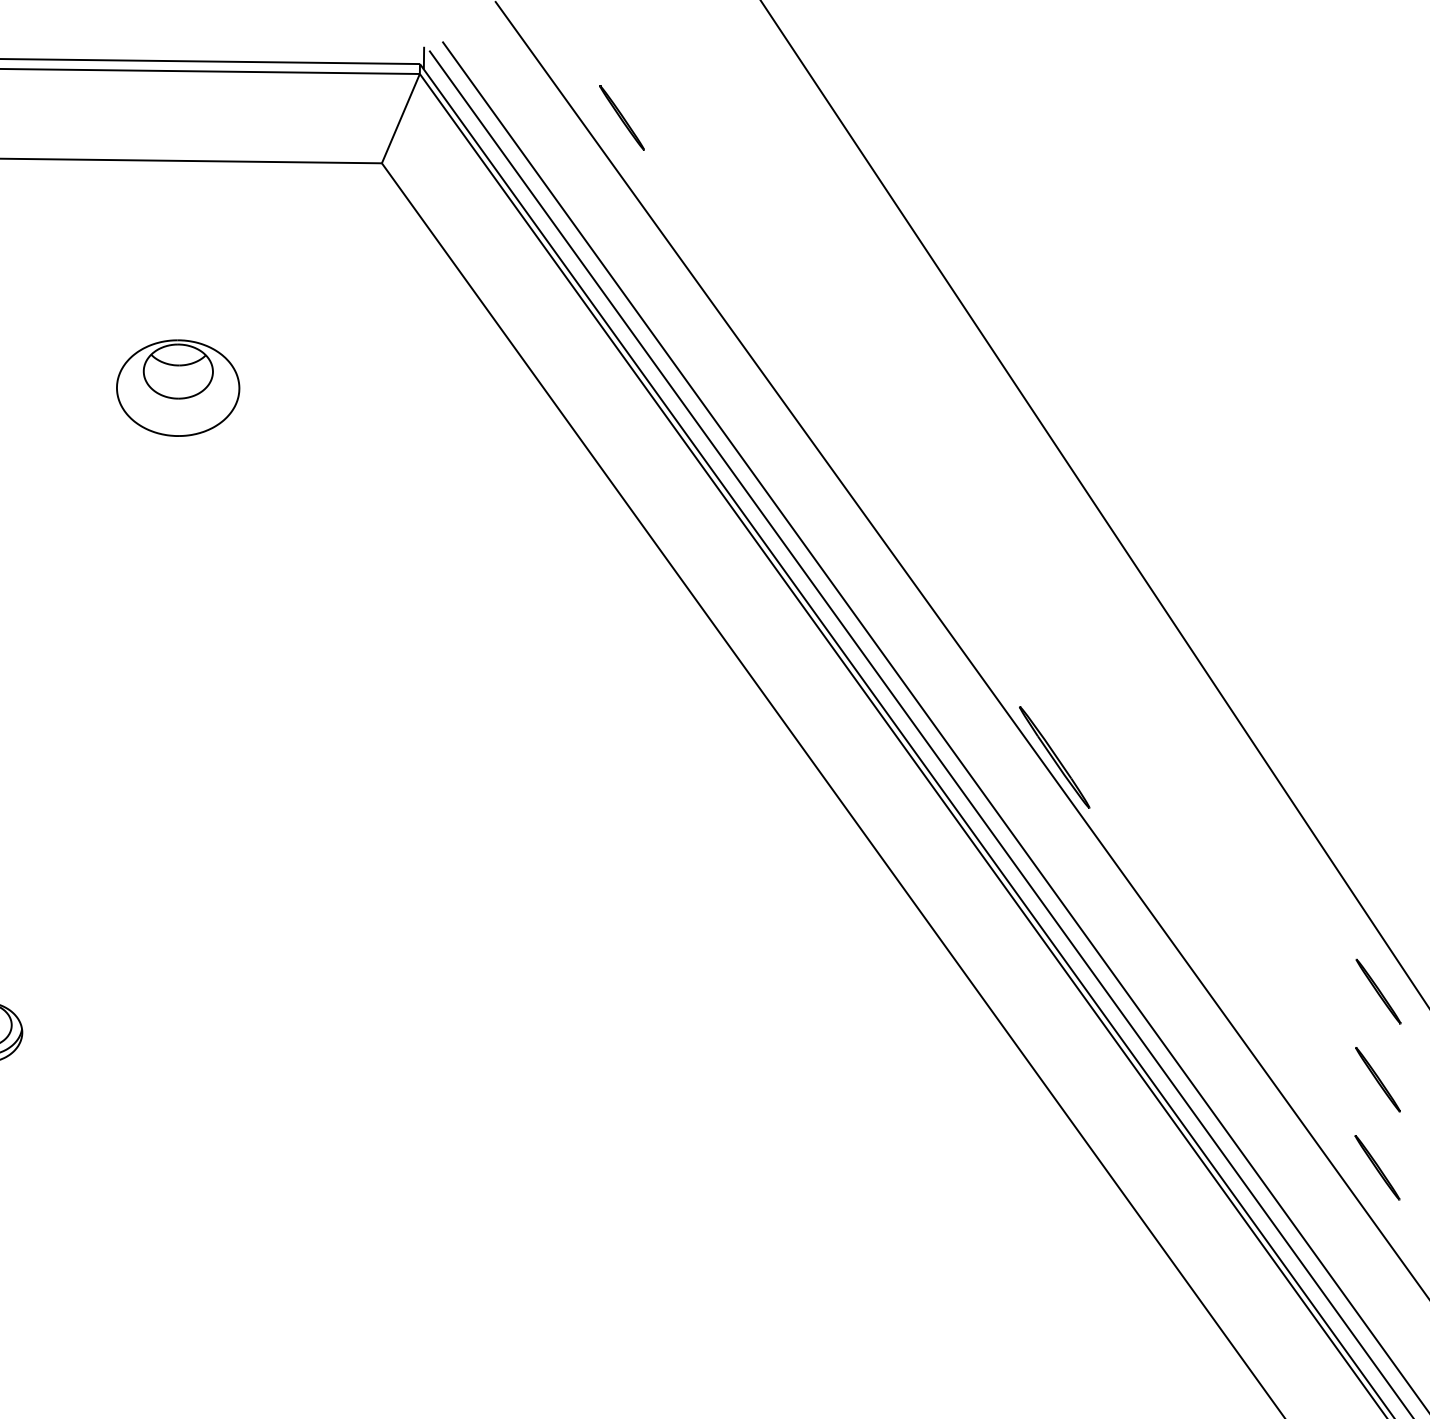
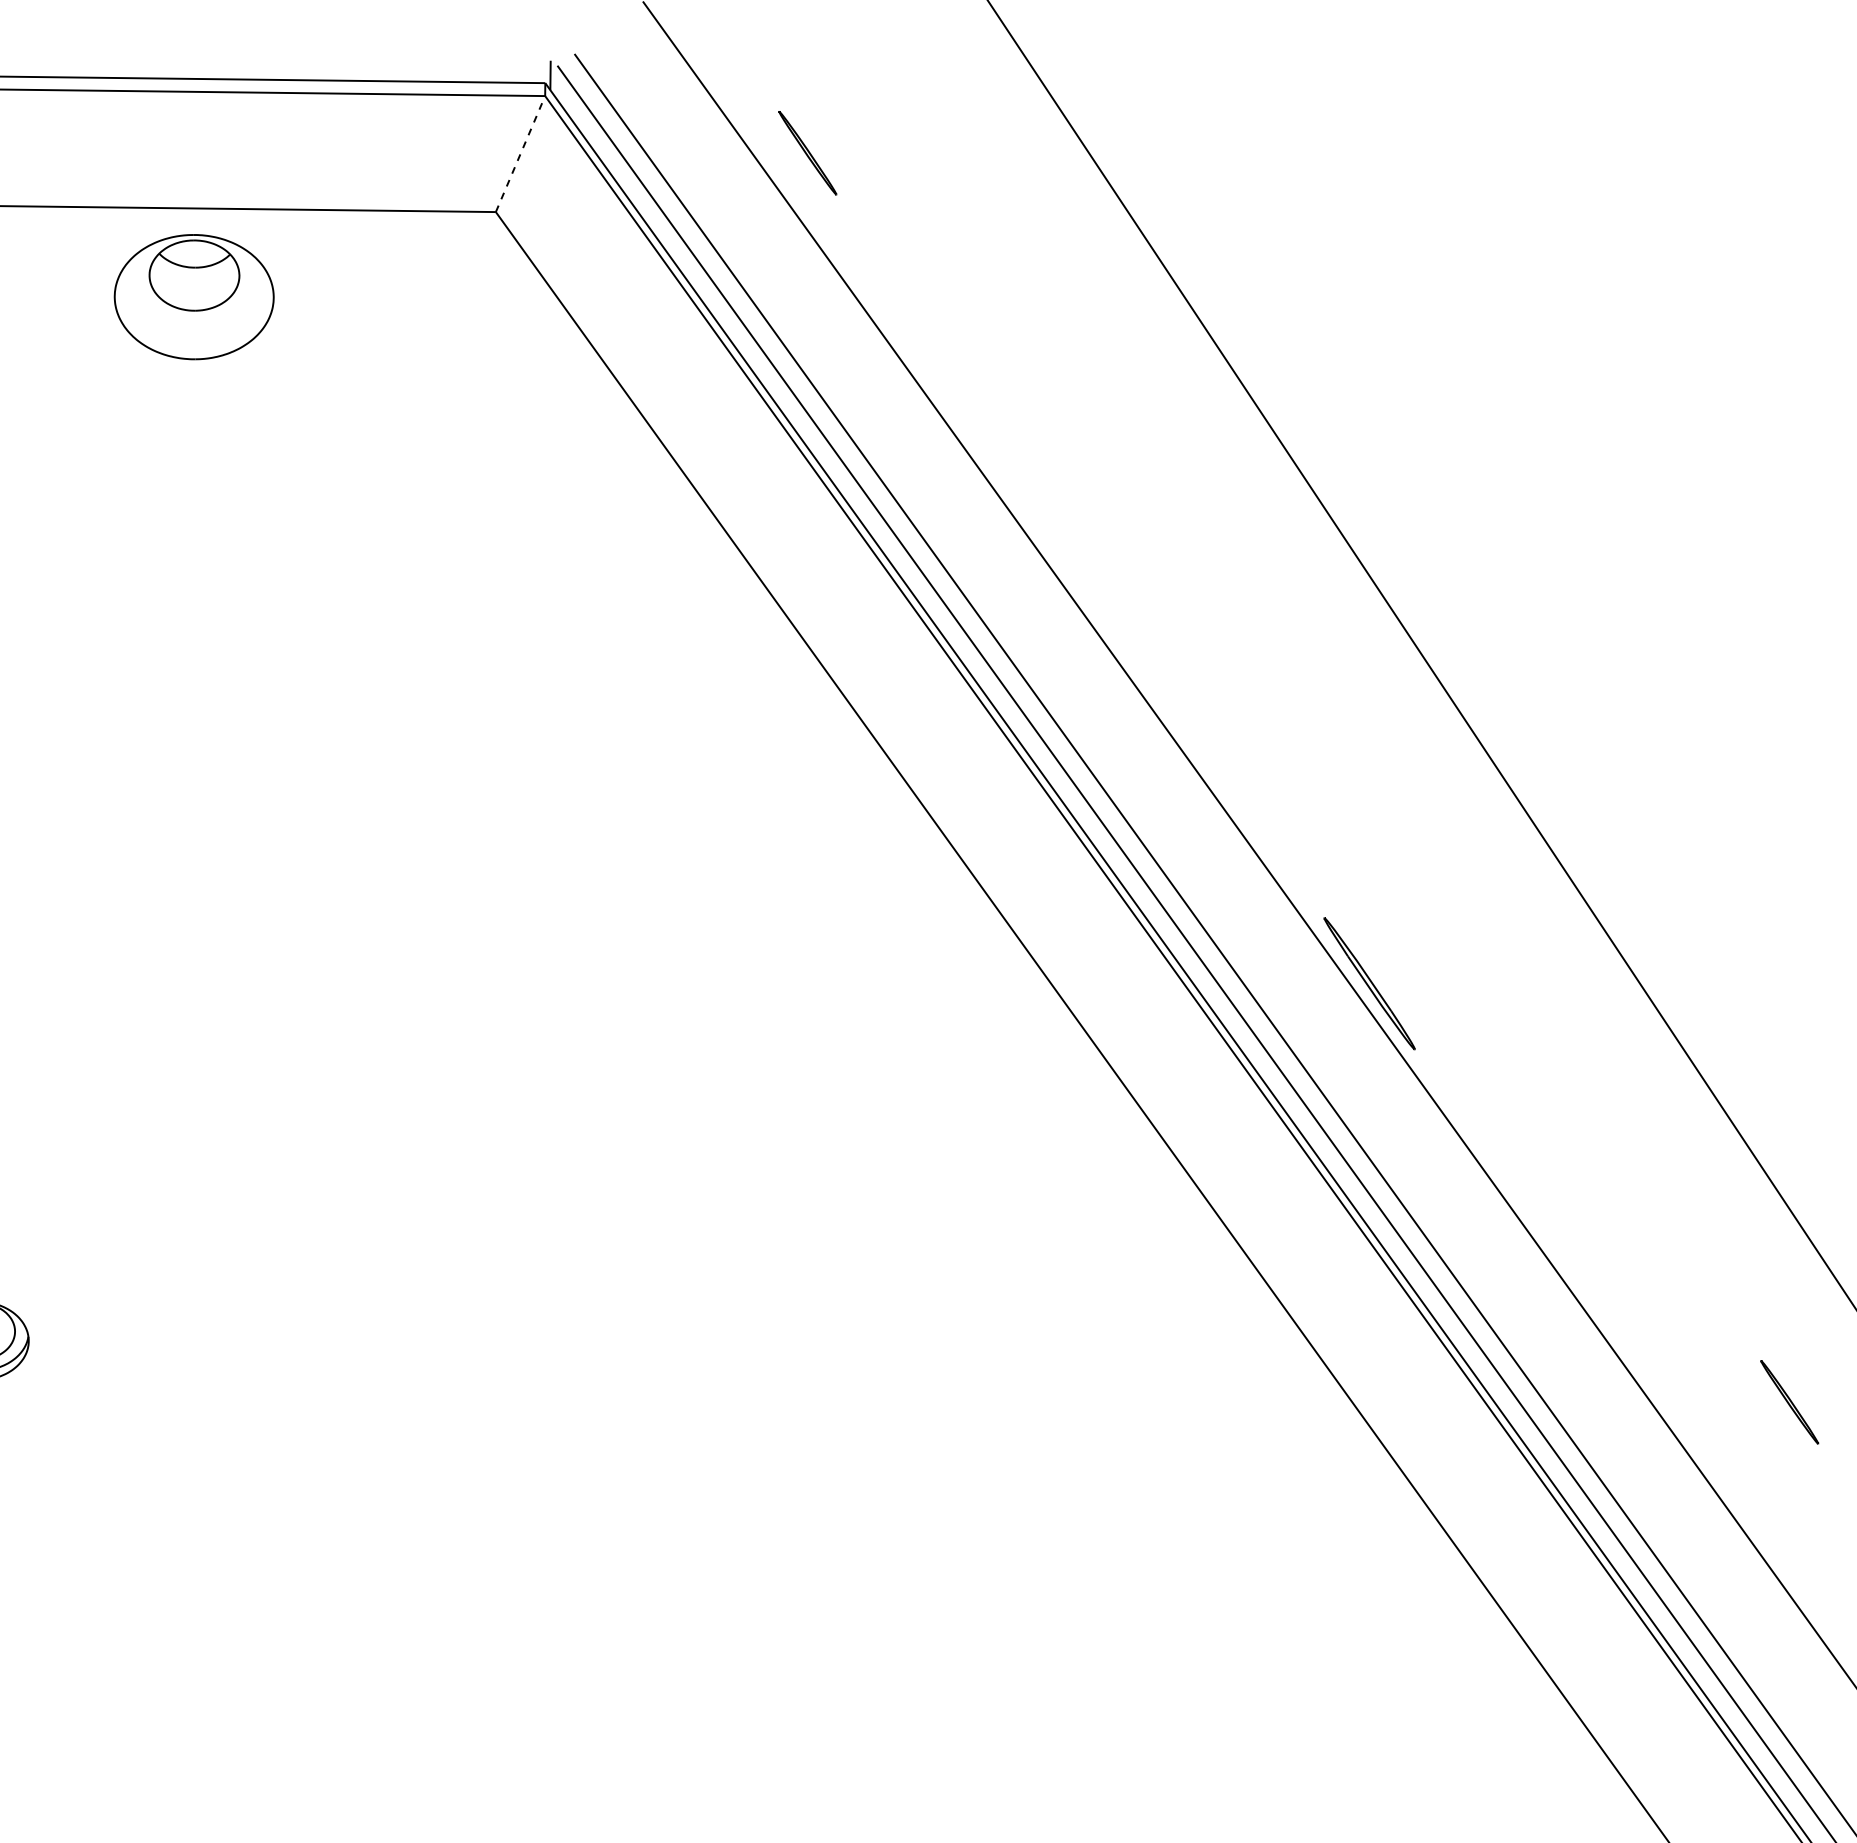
line: (400, 118) -> (520, 153), solid -> dashed
part: (177, 388) -> (193, 297), moved
part: (1378, 991) -> (1790, 1287), removed
part: (1377, 1167) -> (1788, 1516), removed

